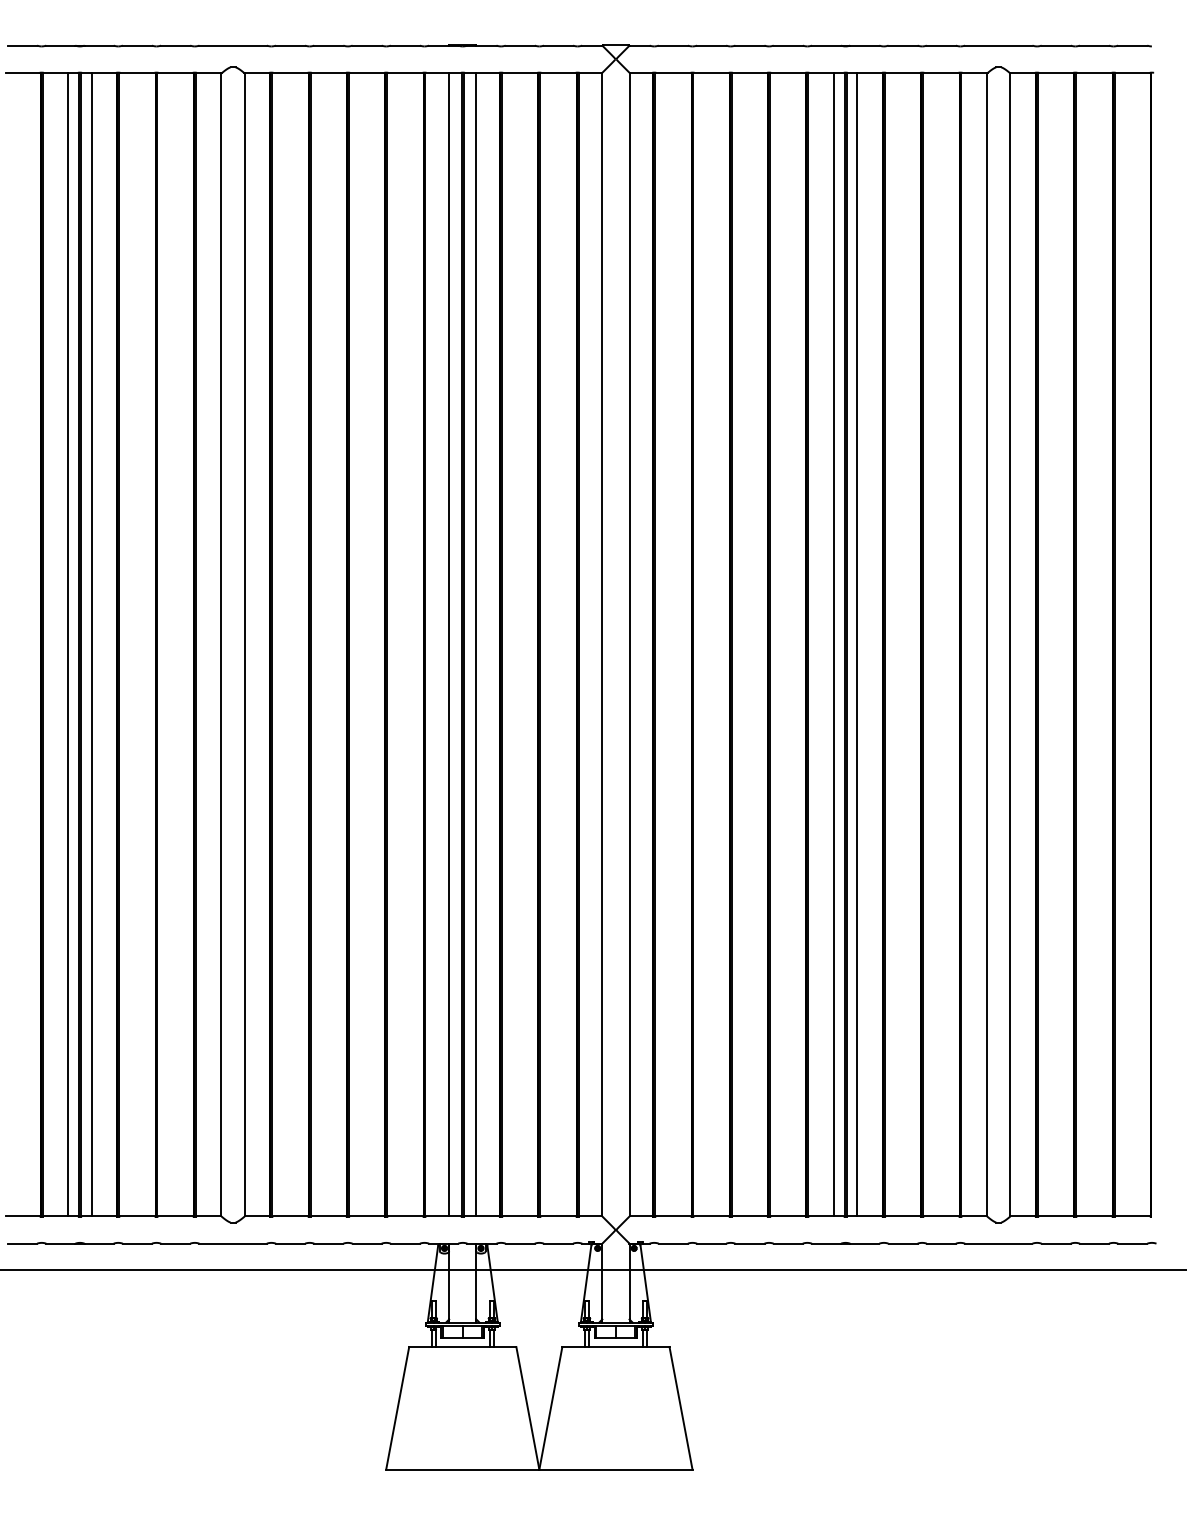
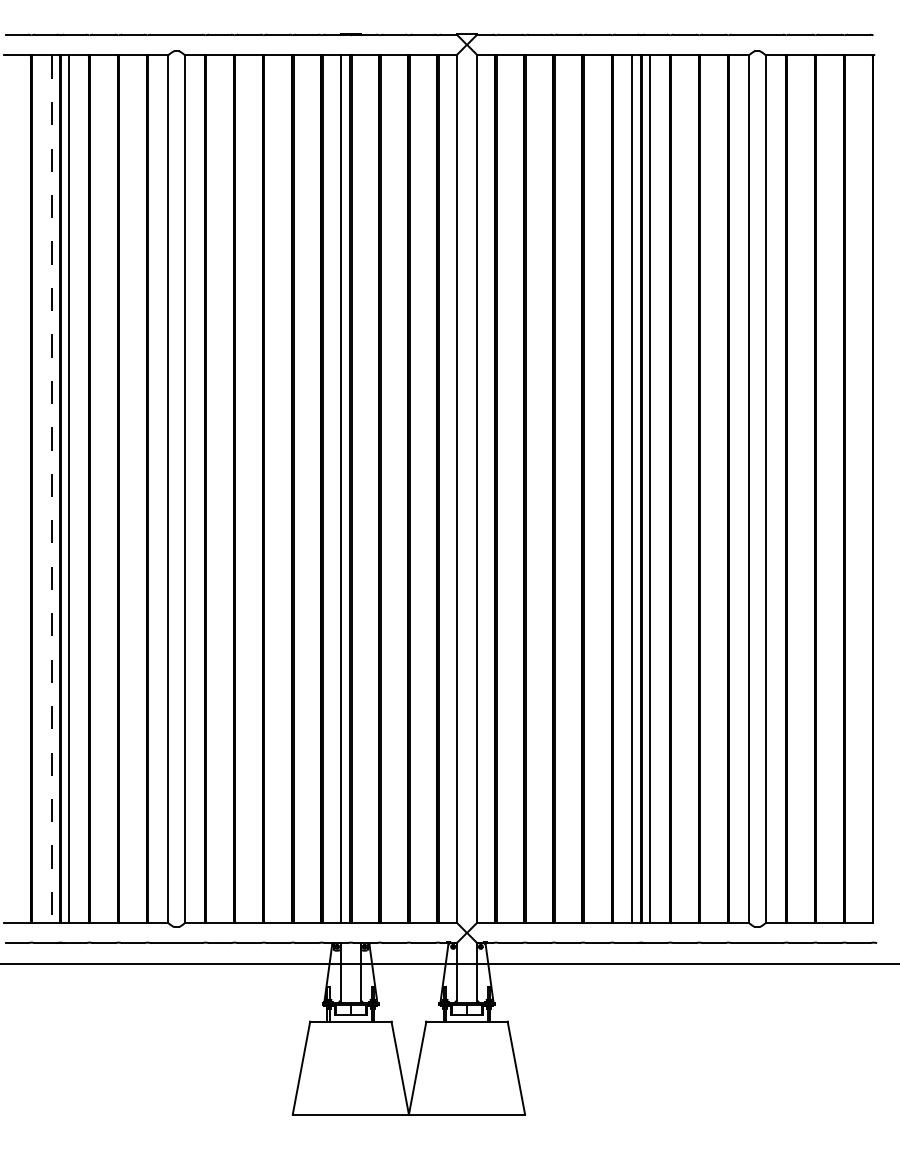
line: (476, 644) -> (361, 488), removed
line: (68, 645) -> (51, 489), solid -> dashed

